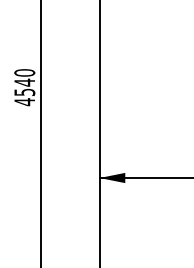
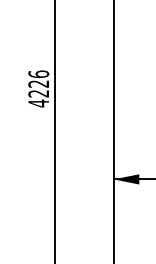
text: (24, 82) -> (38, 83), 4540 -> 4226

